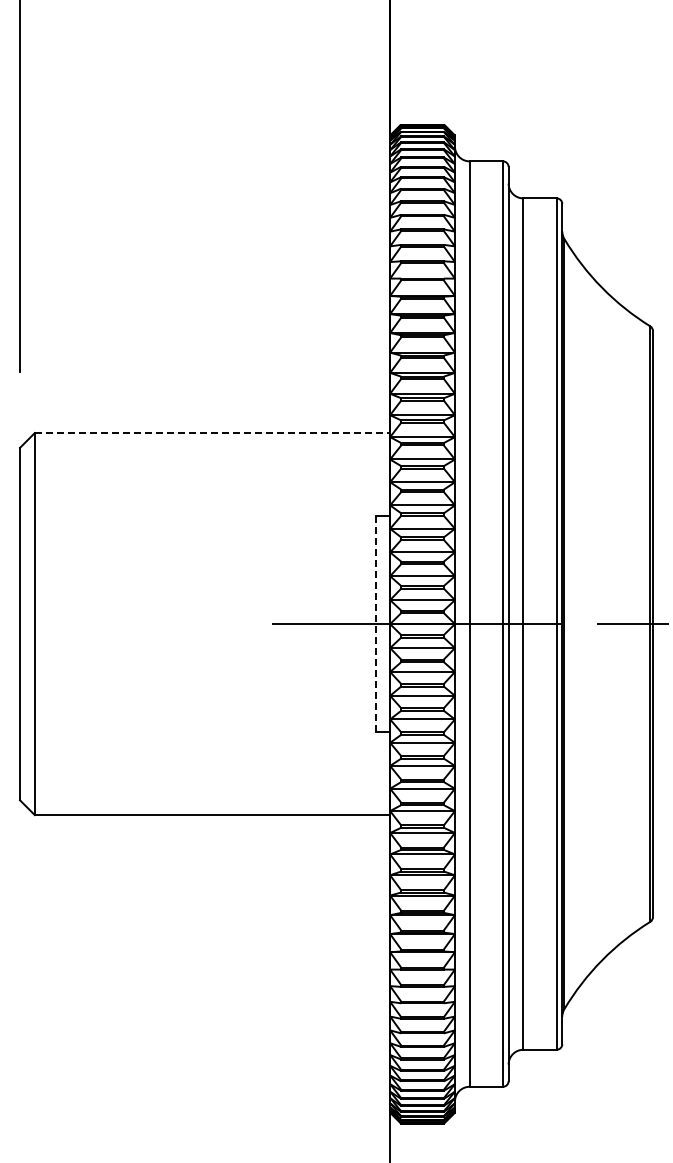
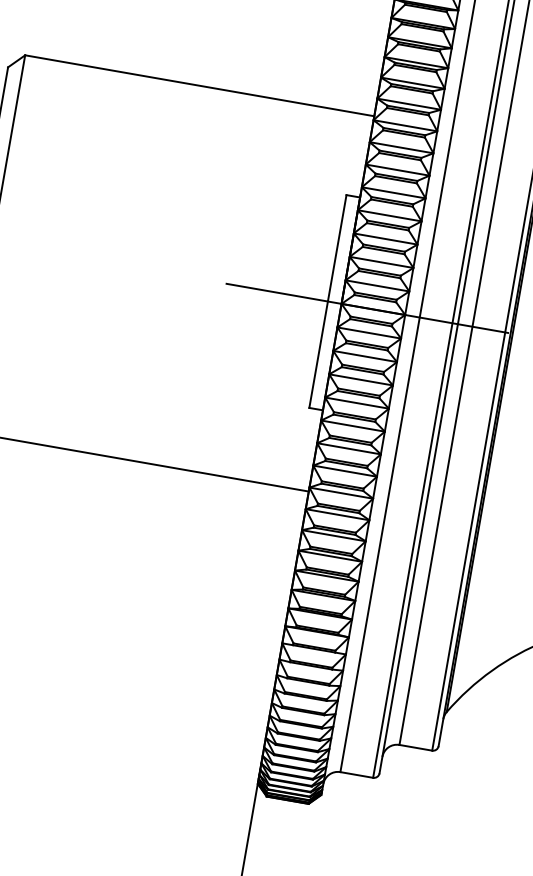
line: (212, 433) -> (199, 86), dashed -> solid
line: (376, 624) -> (328, 301), dashed -> solid

